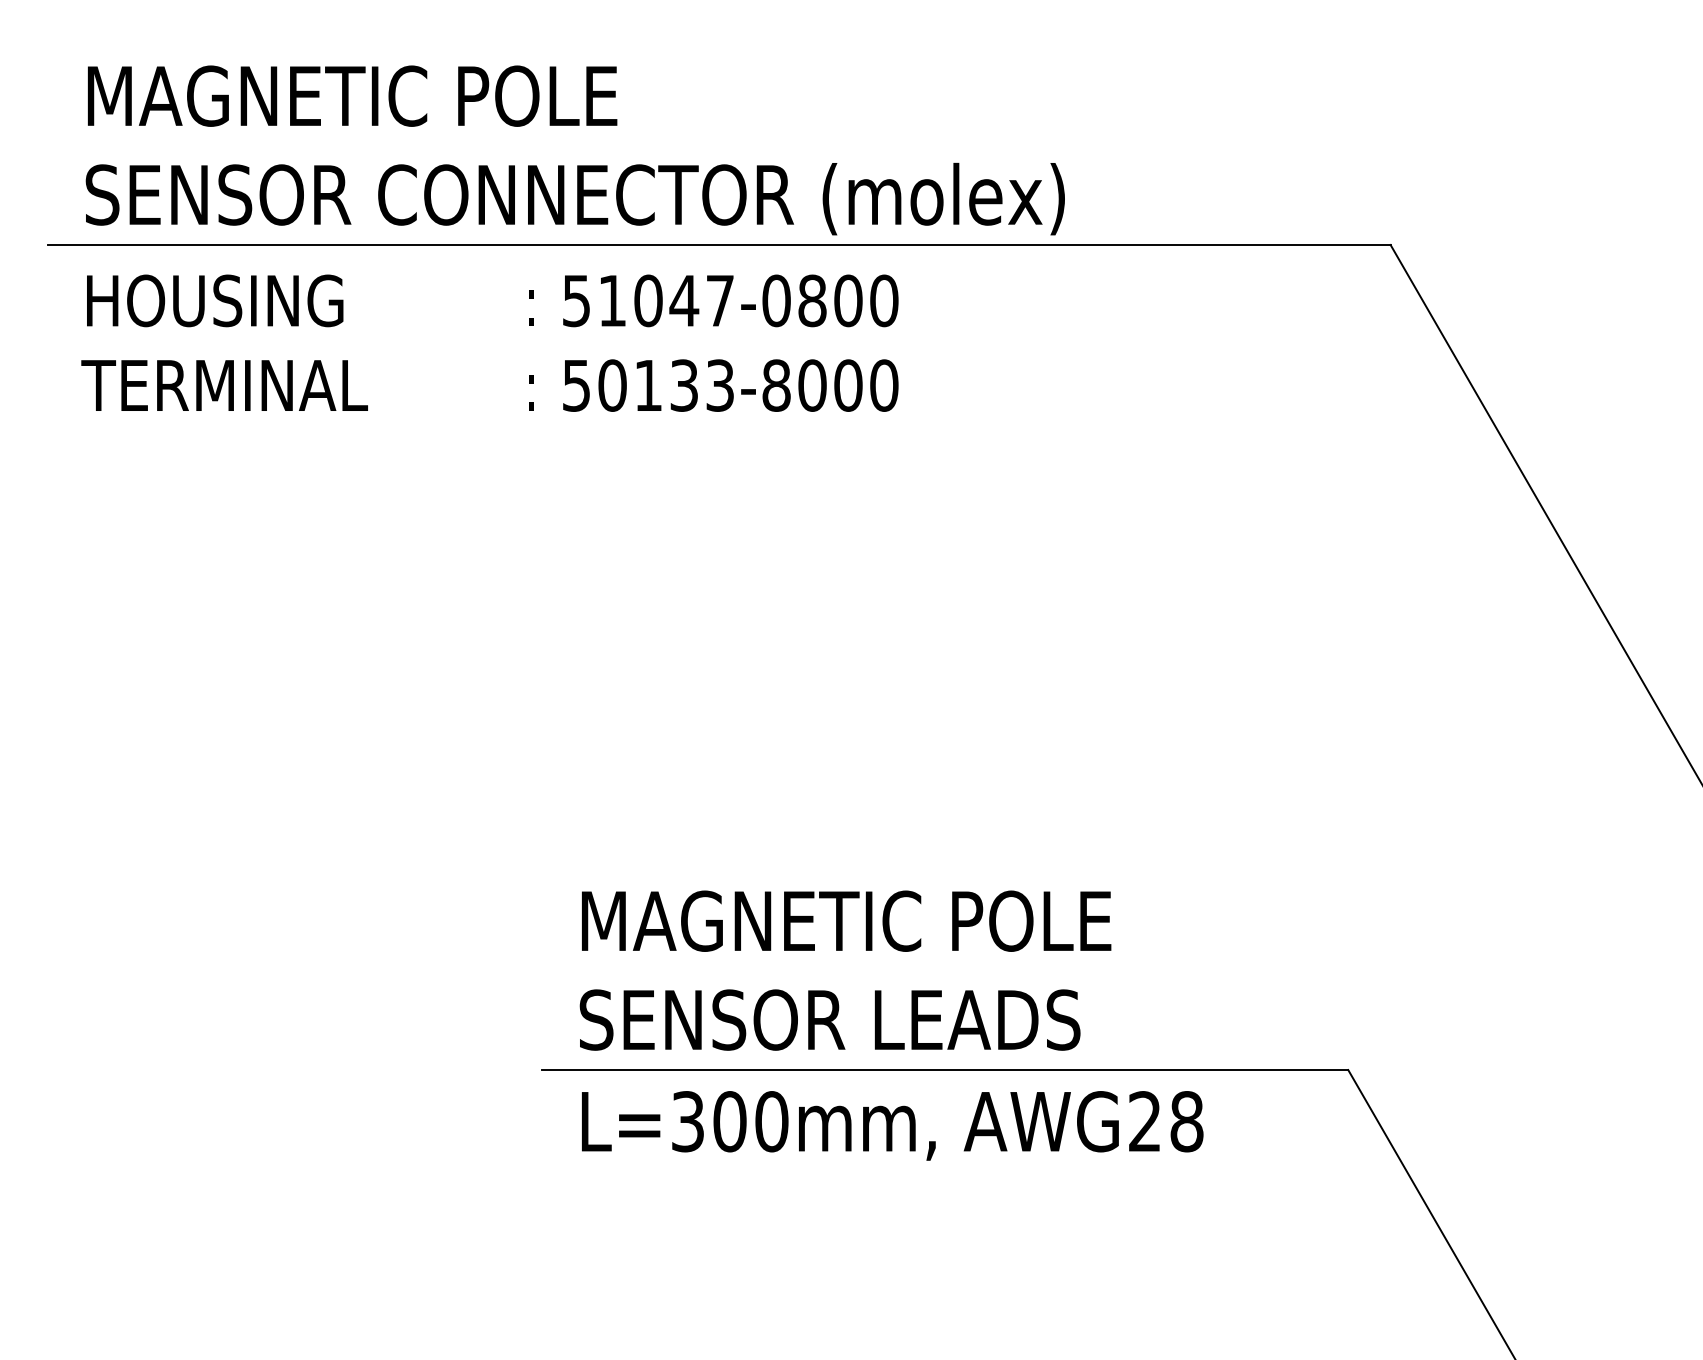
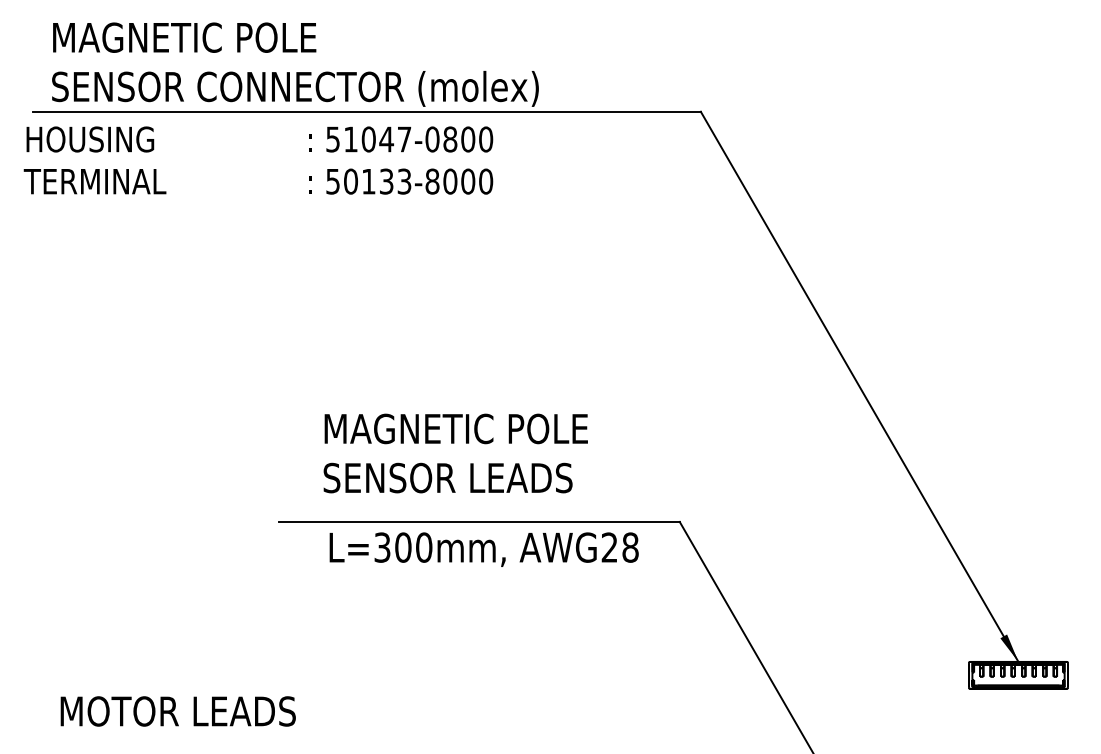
text: (223, 343) -> (94, 160), moved
text: (714, 343) -> (401, 160), moved
text: (844, 970) -> (455, 453), moved
text: (891, 1125) -> (483, 549), moved

